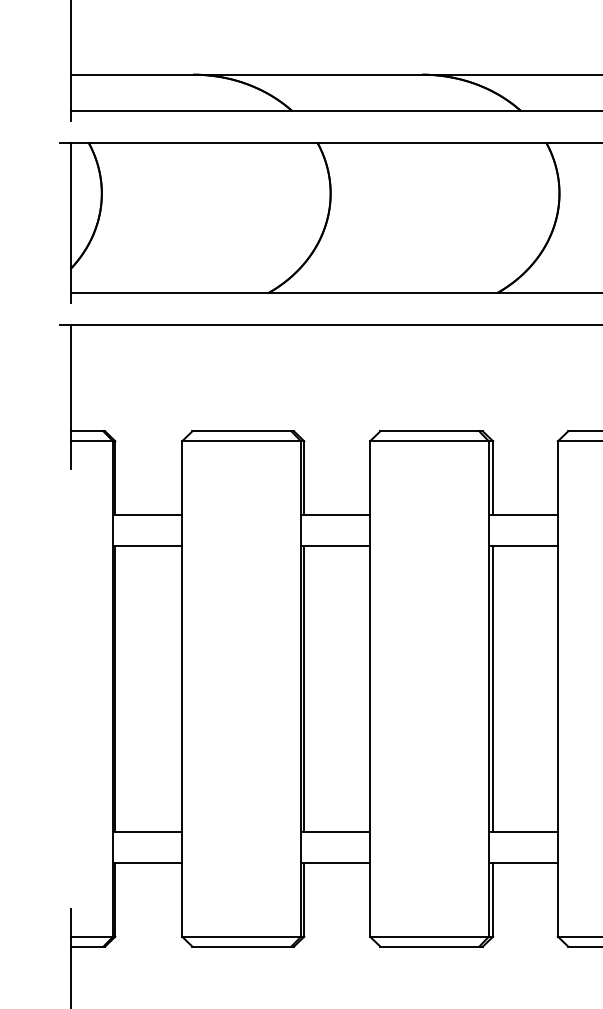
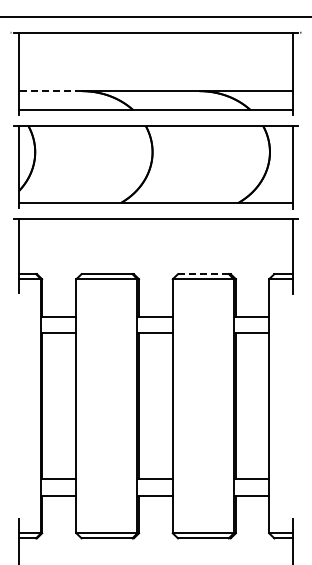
line: (131, 75) -> (50, 91), solid -> dashed
line: (427, 432) -> (202, 274), solid -> dashed

